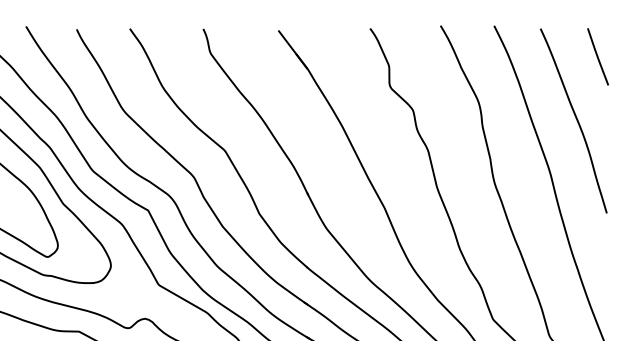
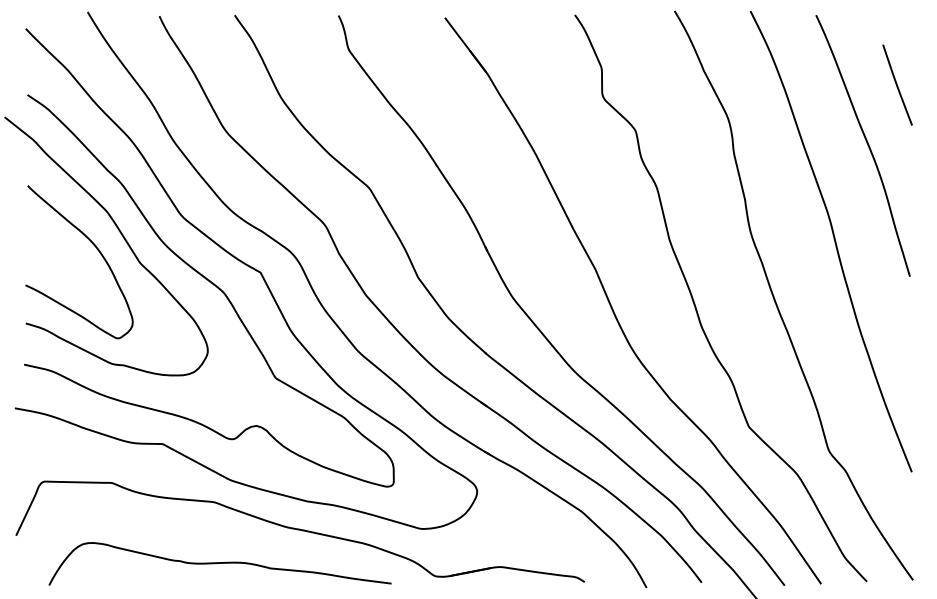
line: (598, 56) -> (897, 84), moved

